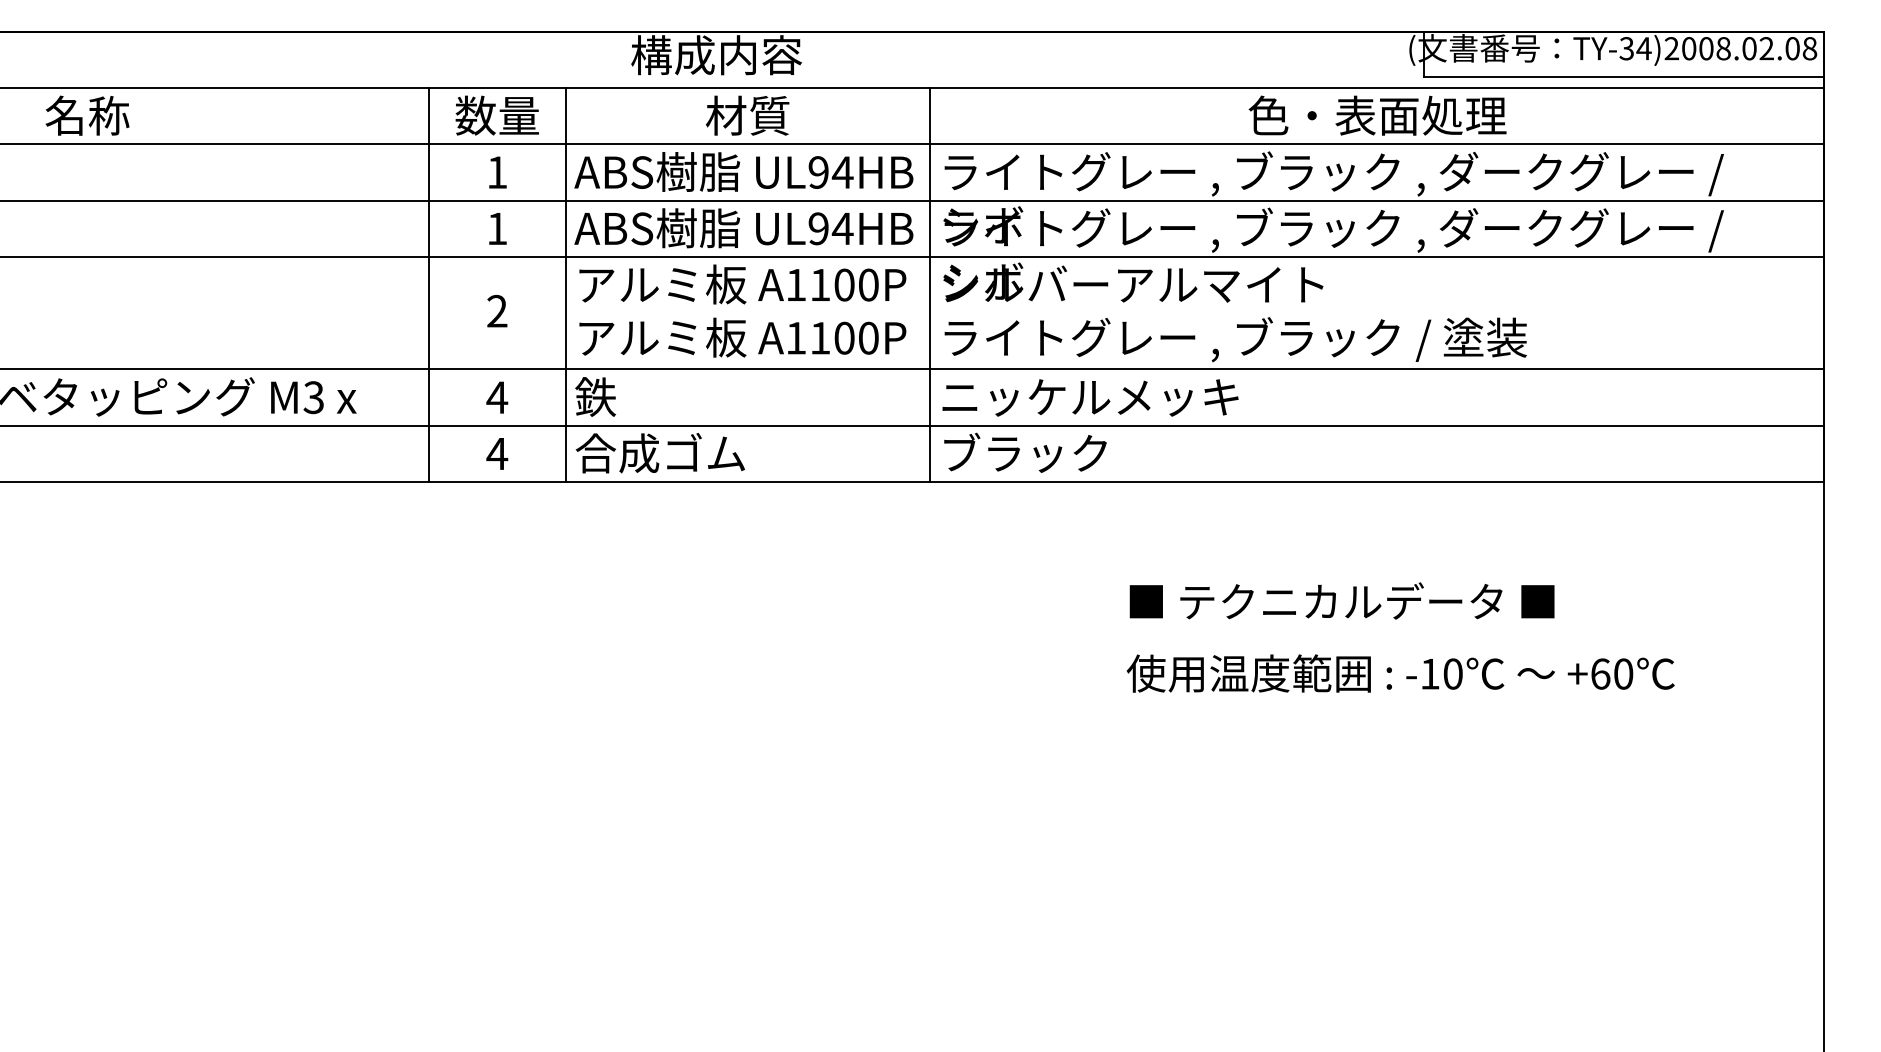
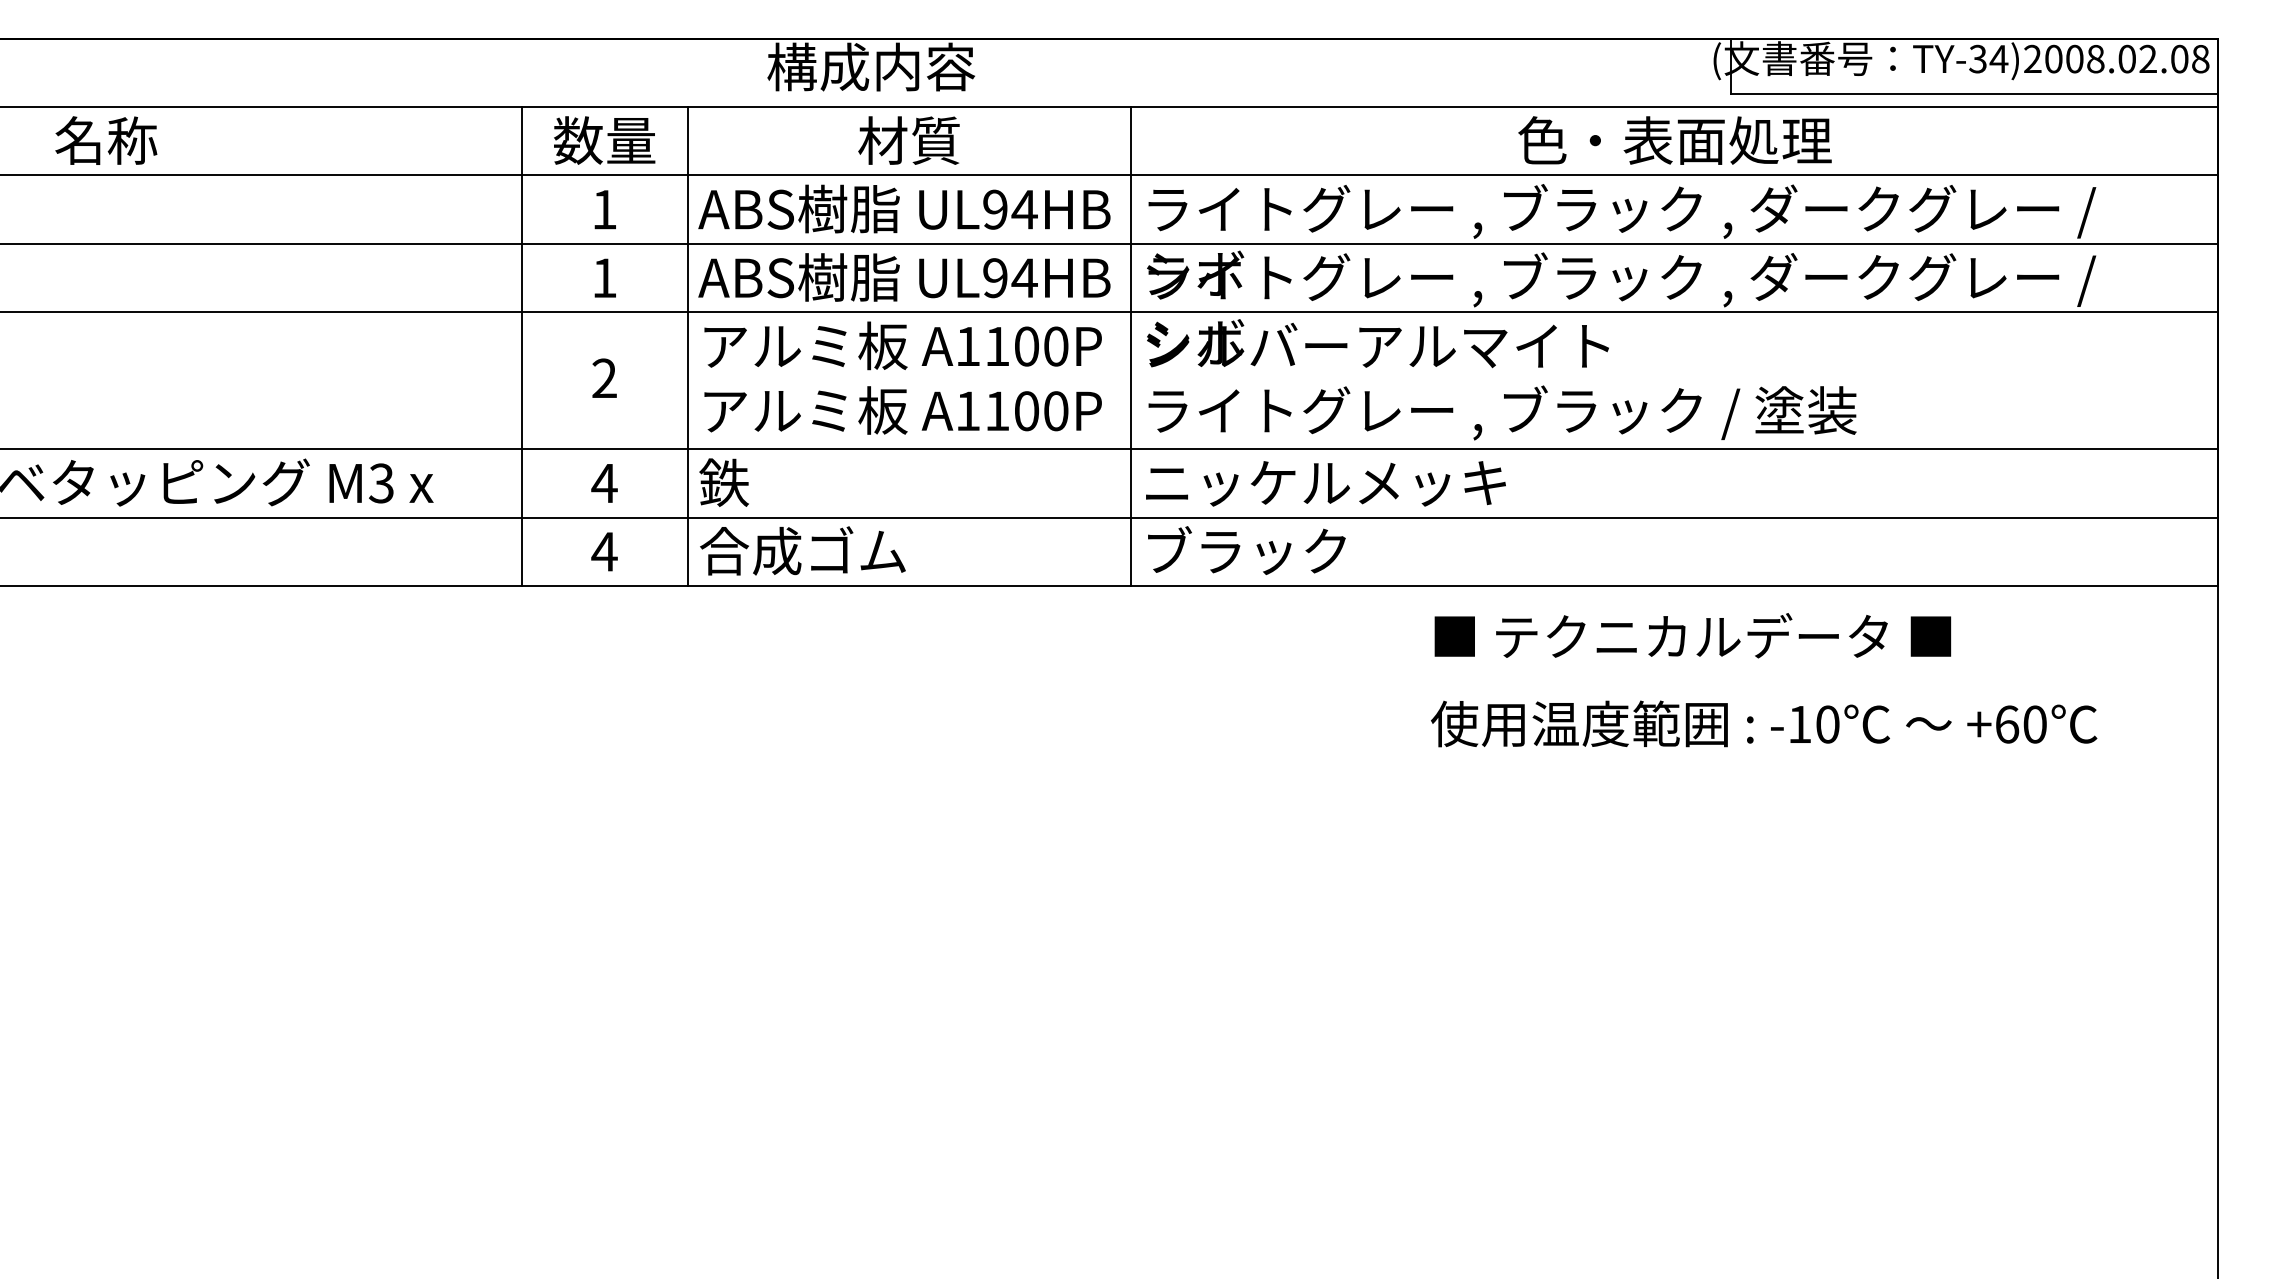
text: (1401, 637) -> (1764, 680), moved

